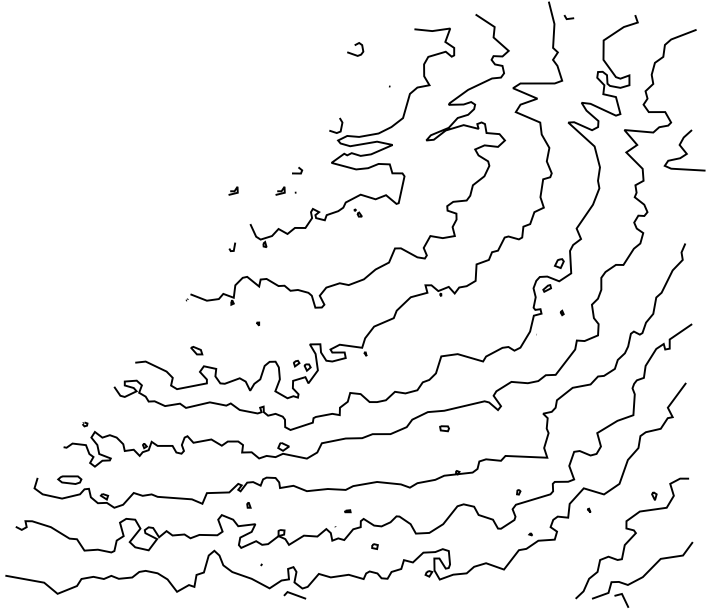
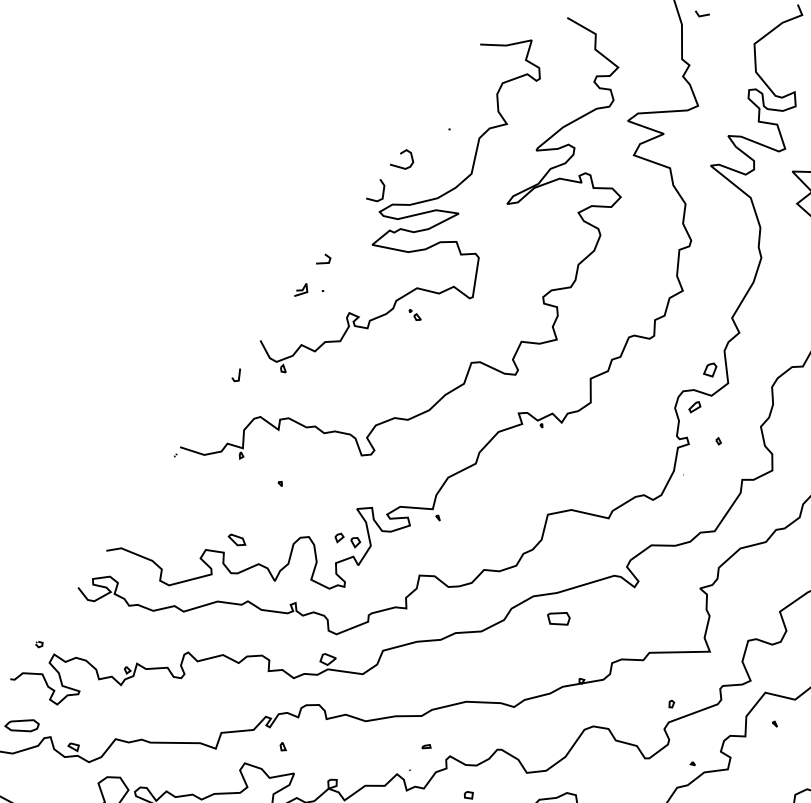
curve: (355, 45) -> (401, 154), moved
line: (233, 190) -> (233, 293), removed
part: (196, 350) -> (236, 539), moved
part: (444, 428) -> (558, 618), size x1.67

